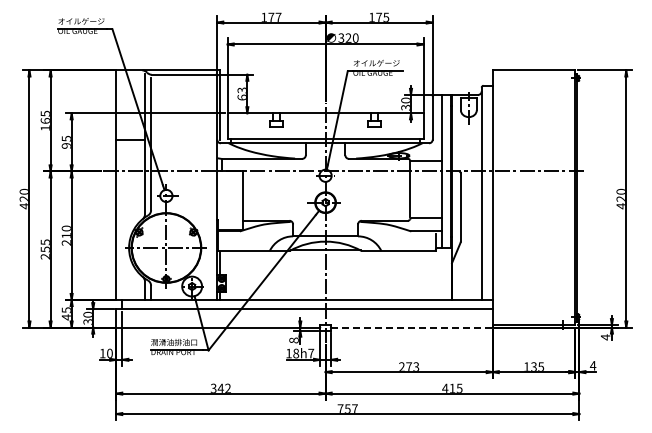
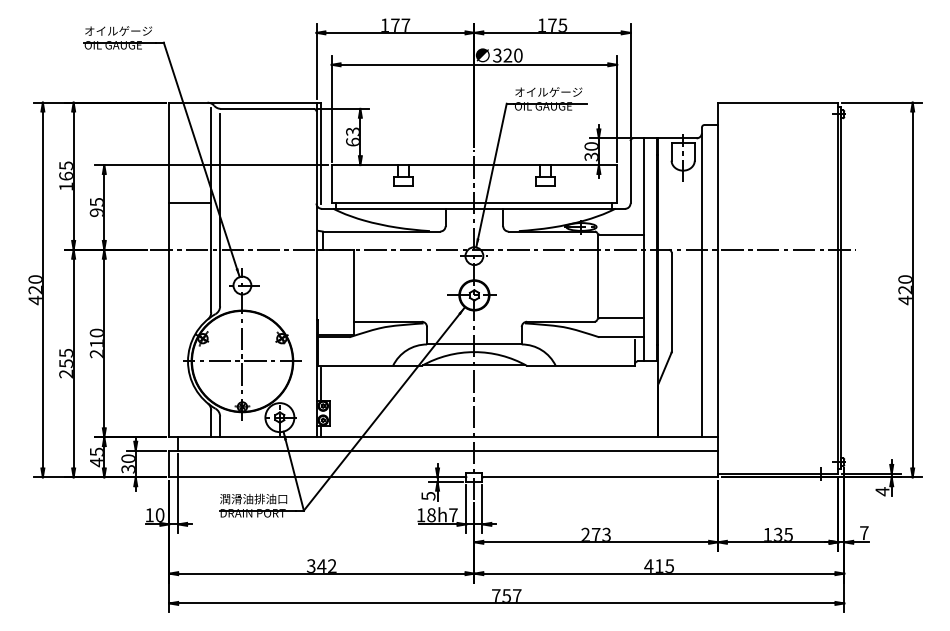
line: (412, 327) -> (601, 477), dashed -> solid
text: (293, 340) -> (427, 496), 8 -> 5
text: (592, 365) -> (863, 532), 4 -> 7

